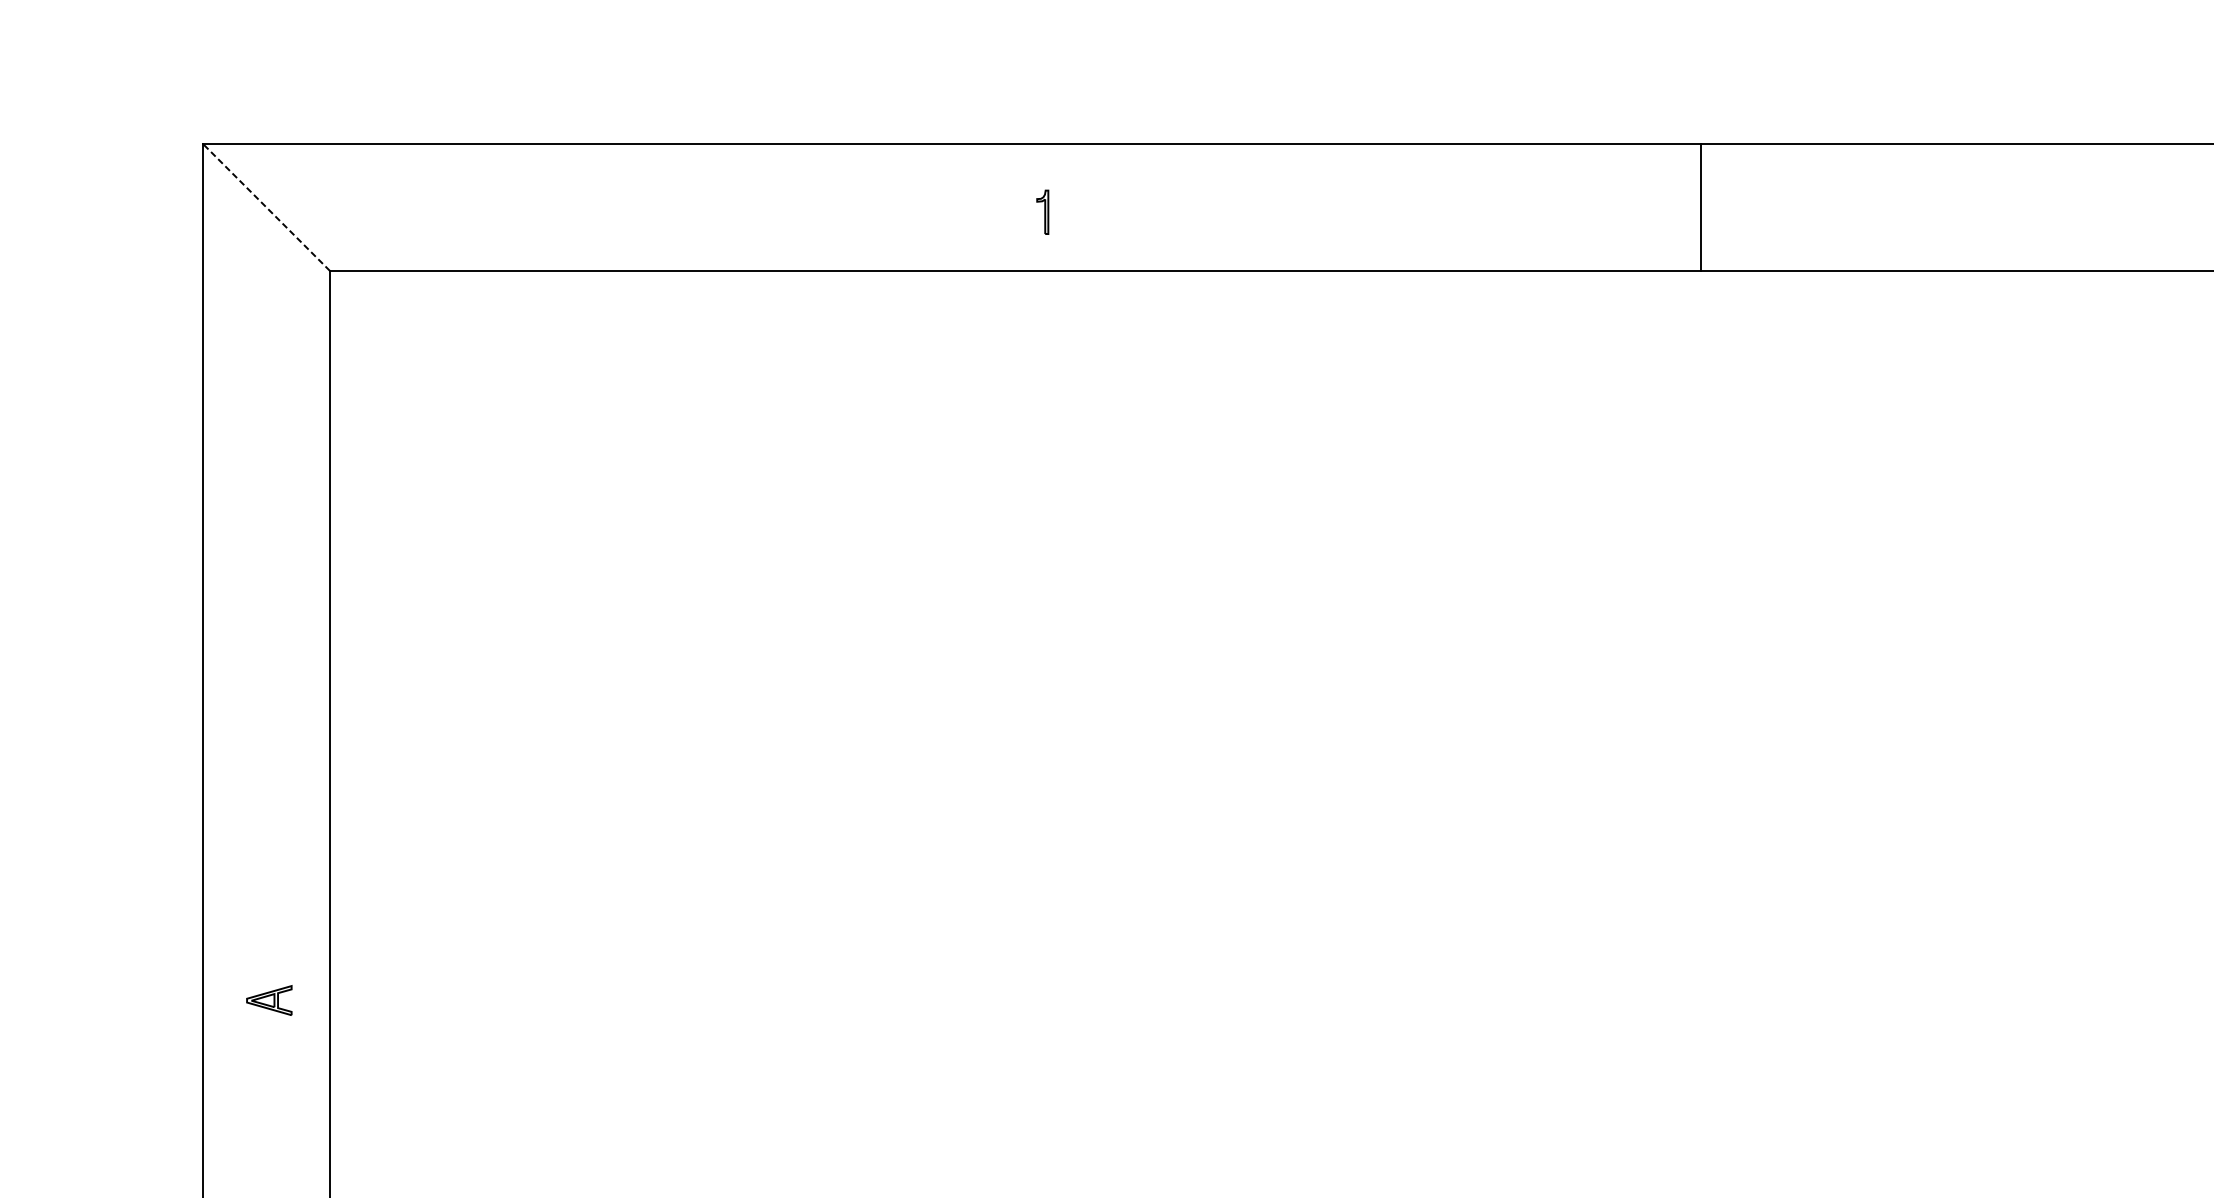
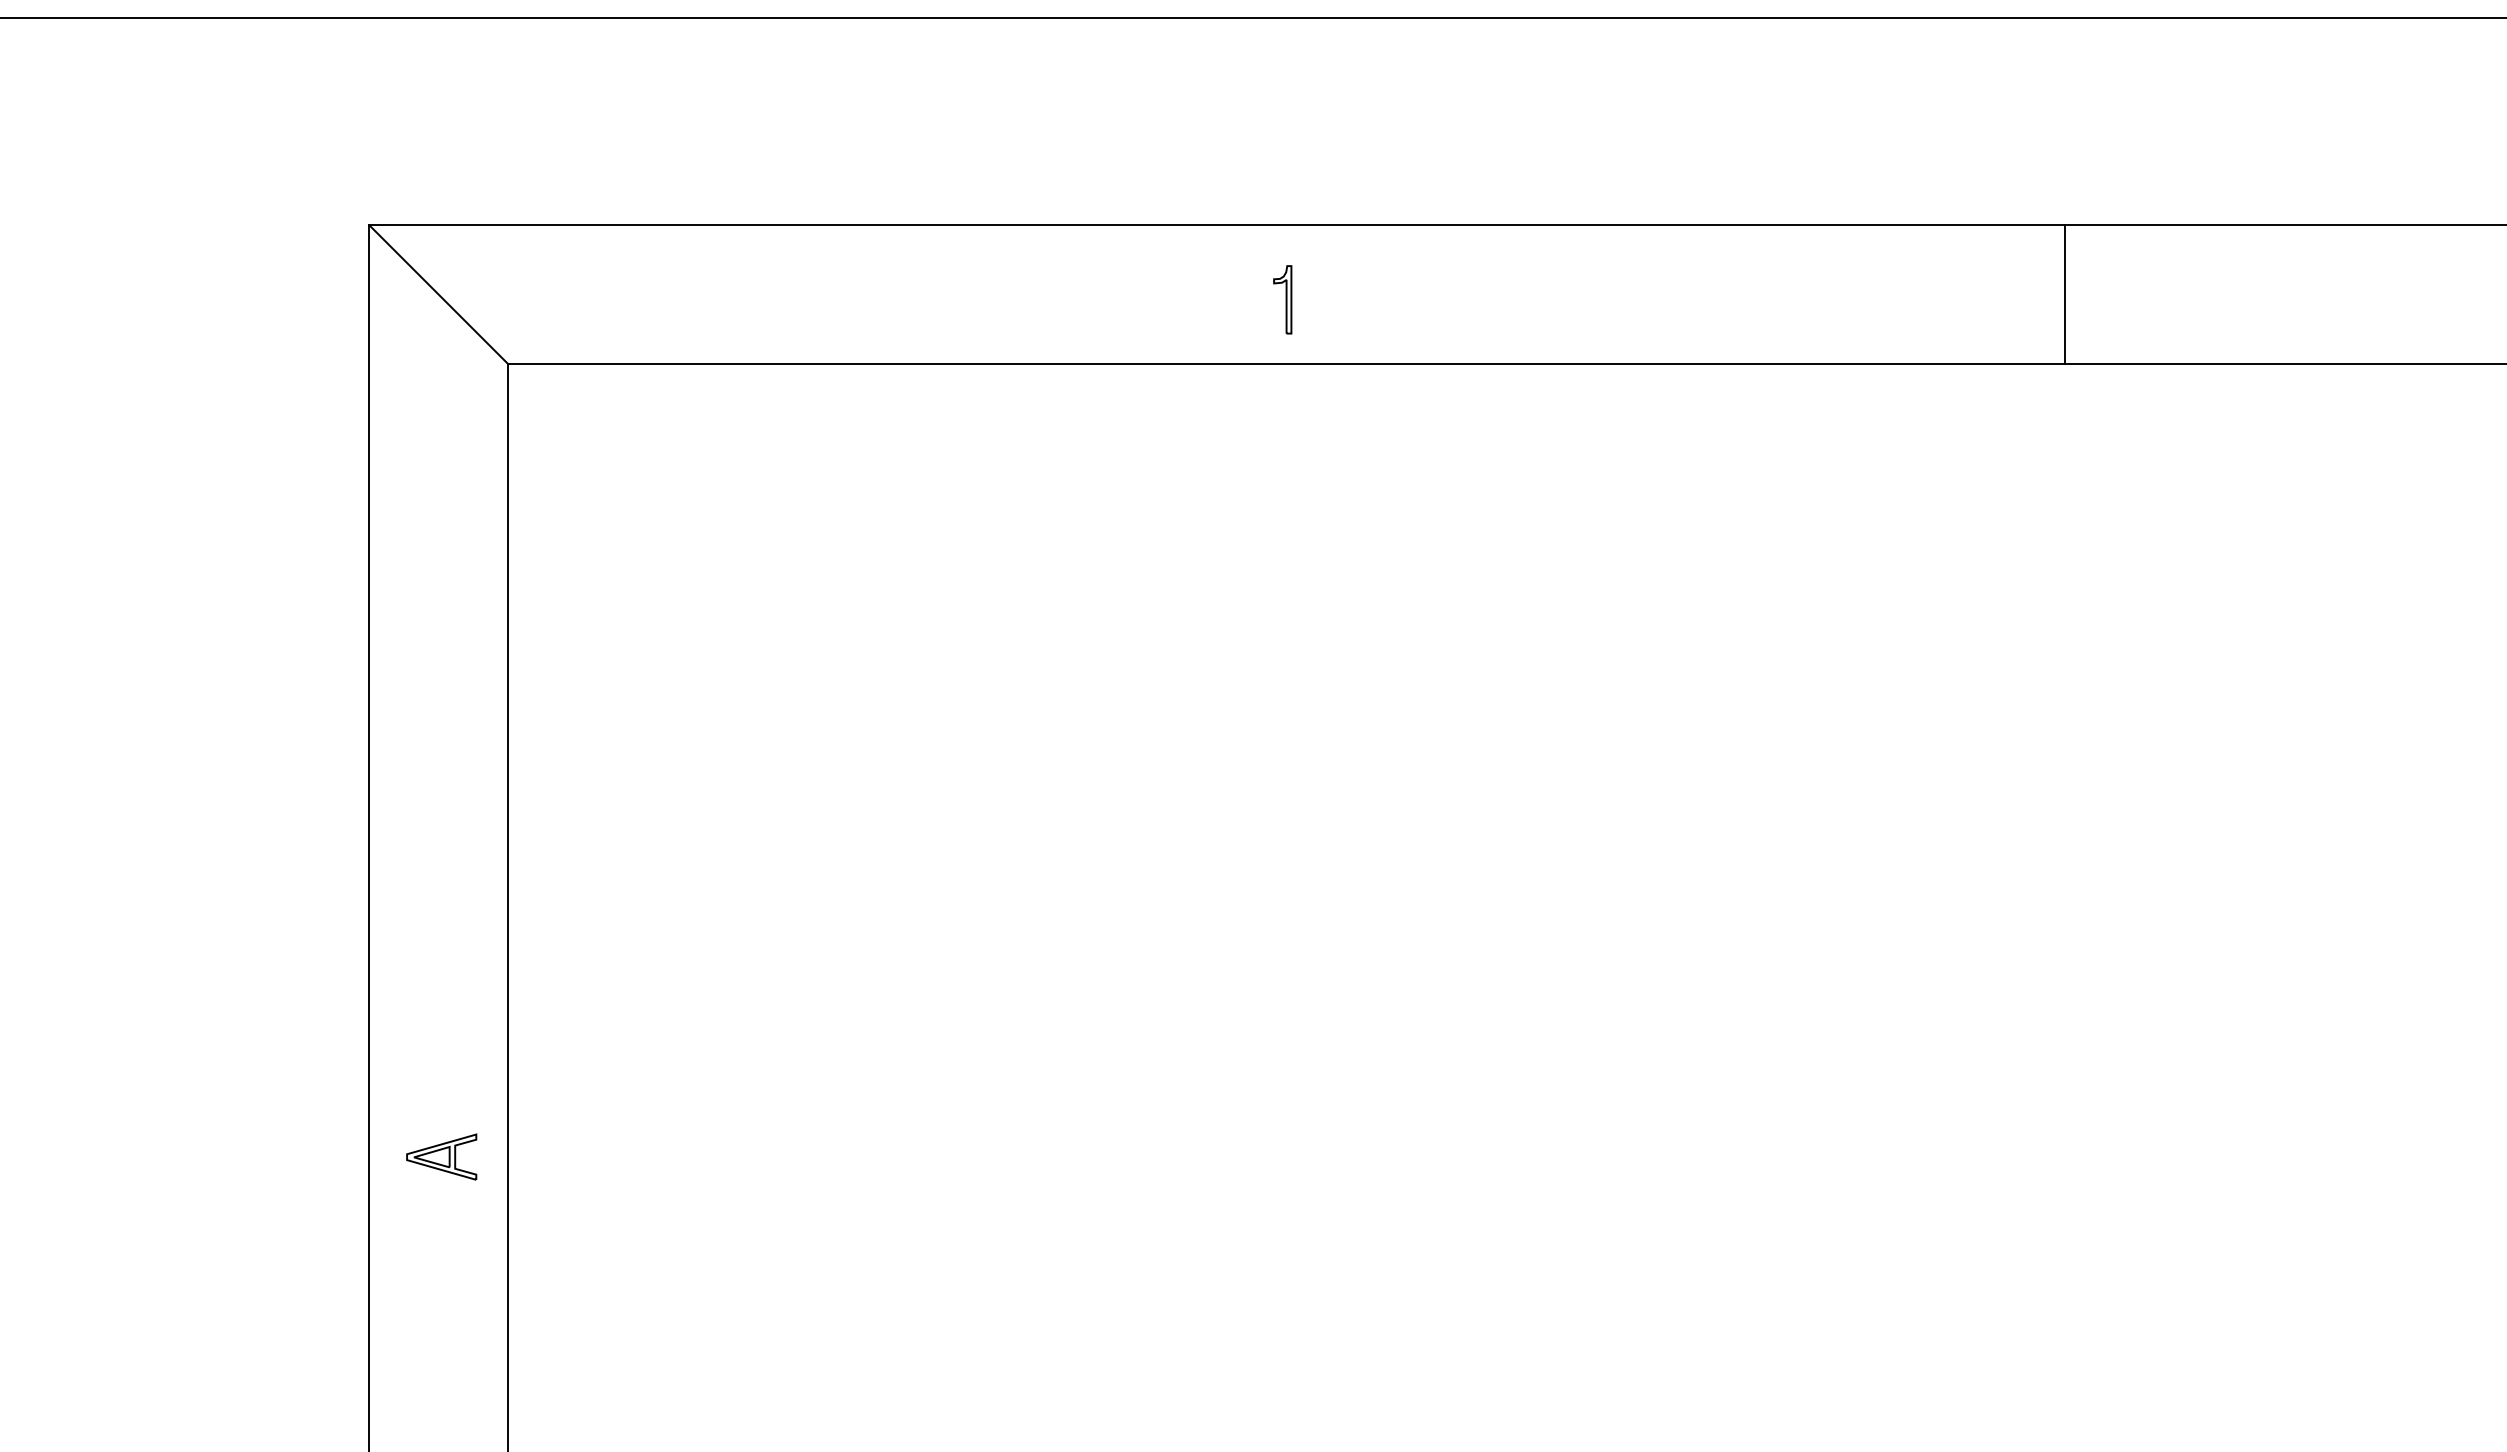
line: (266, 207) -> (438, 294), dashed -> solid
line: (1700, 207) -> (2065, 294), moved
part: (1042, 211) -> (1282, 299), size x1.43
part: (269, 1000) -> (441, 1156), size x1.43

